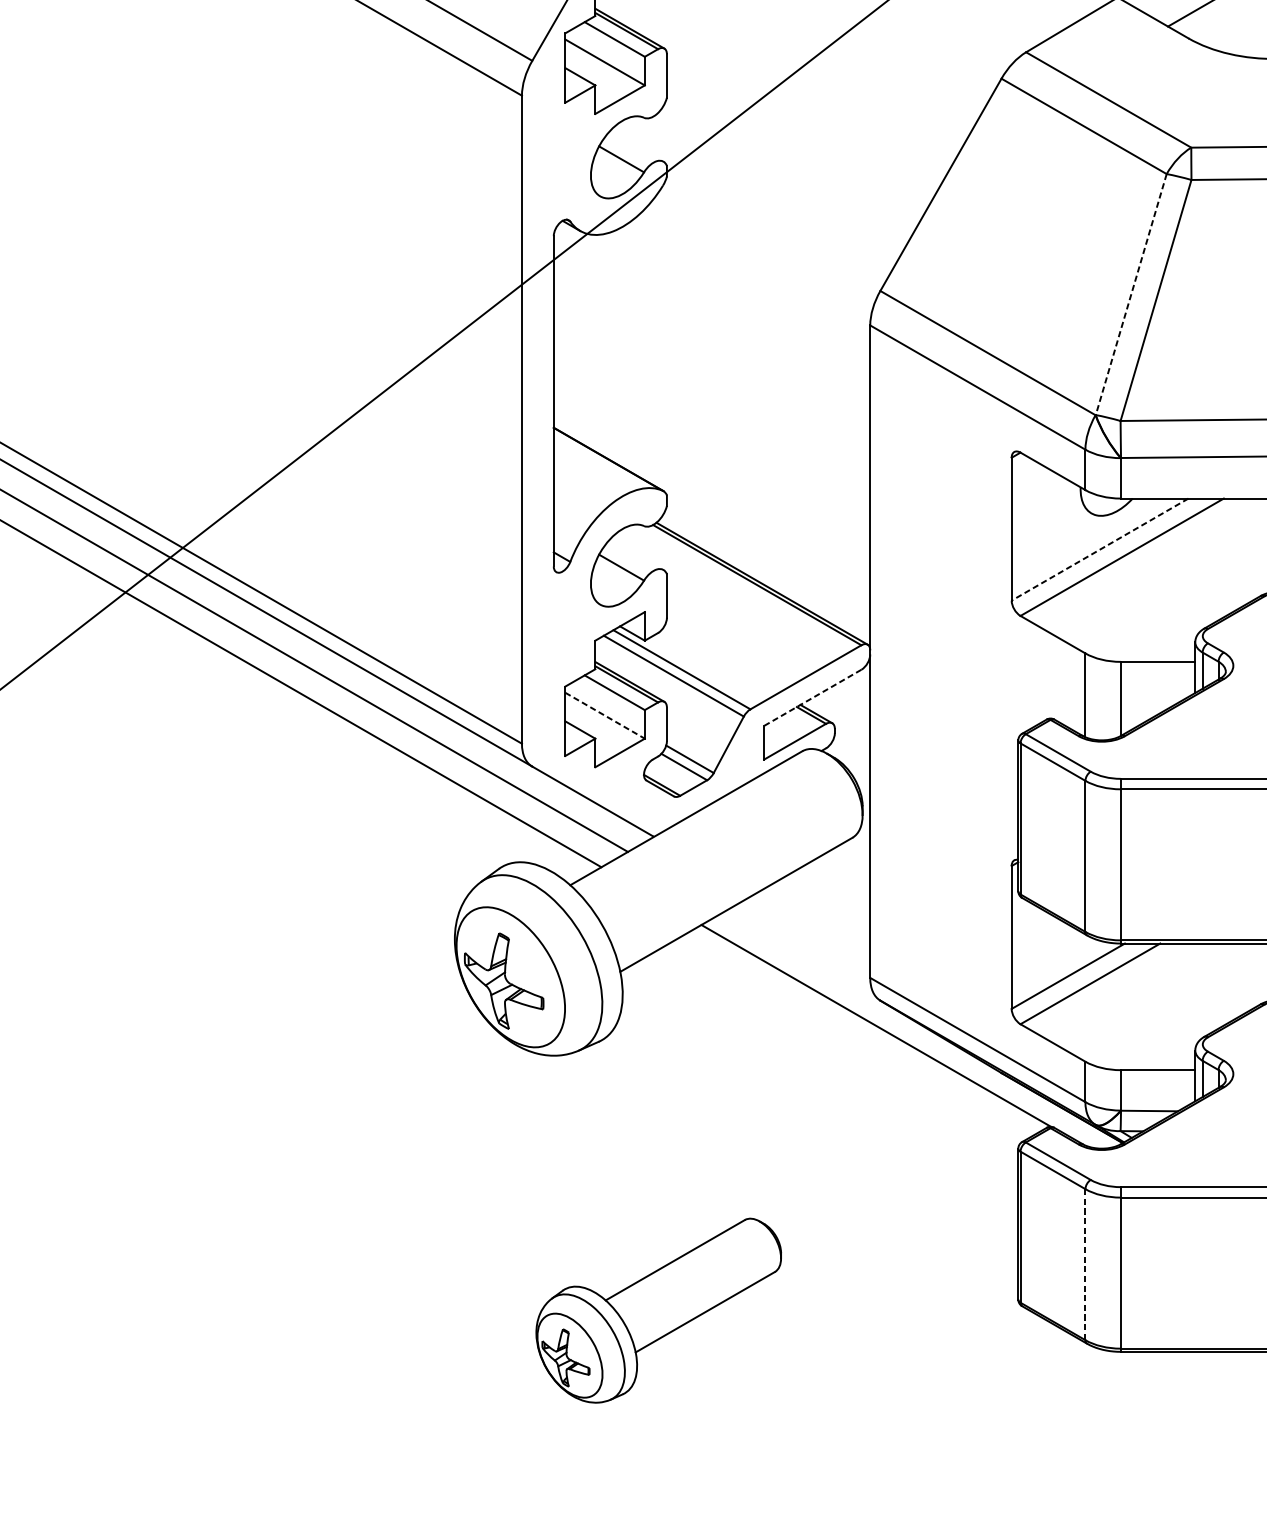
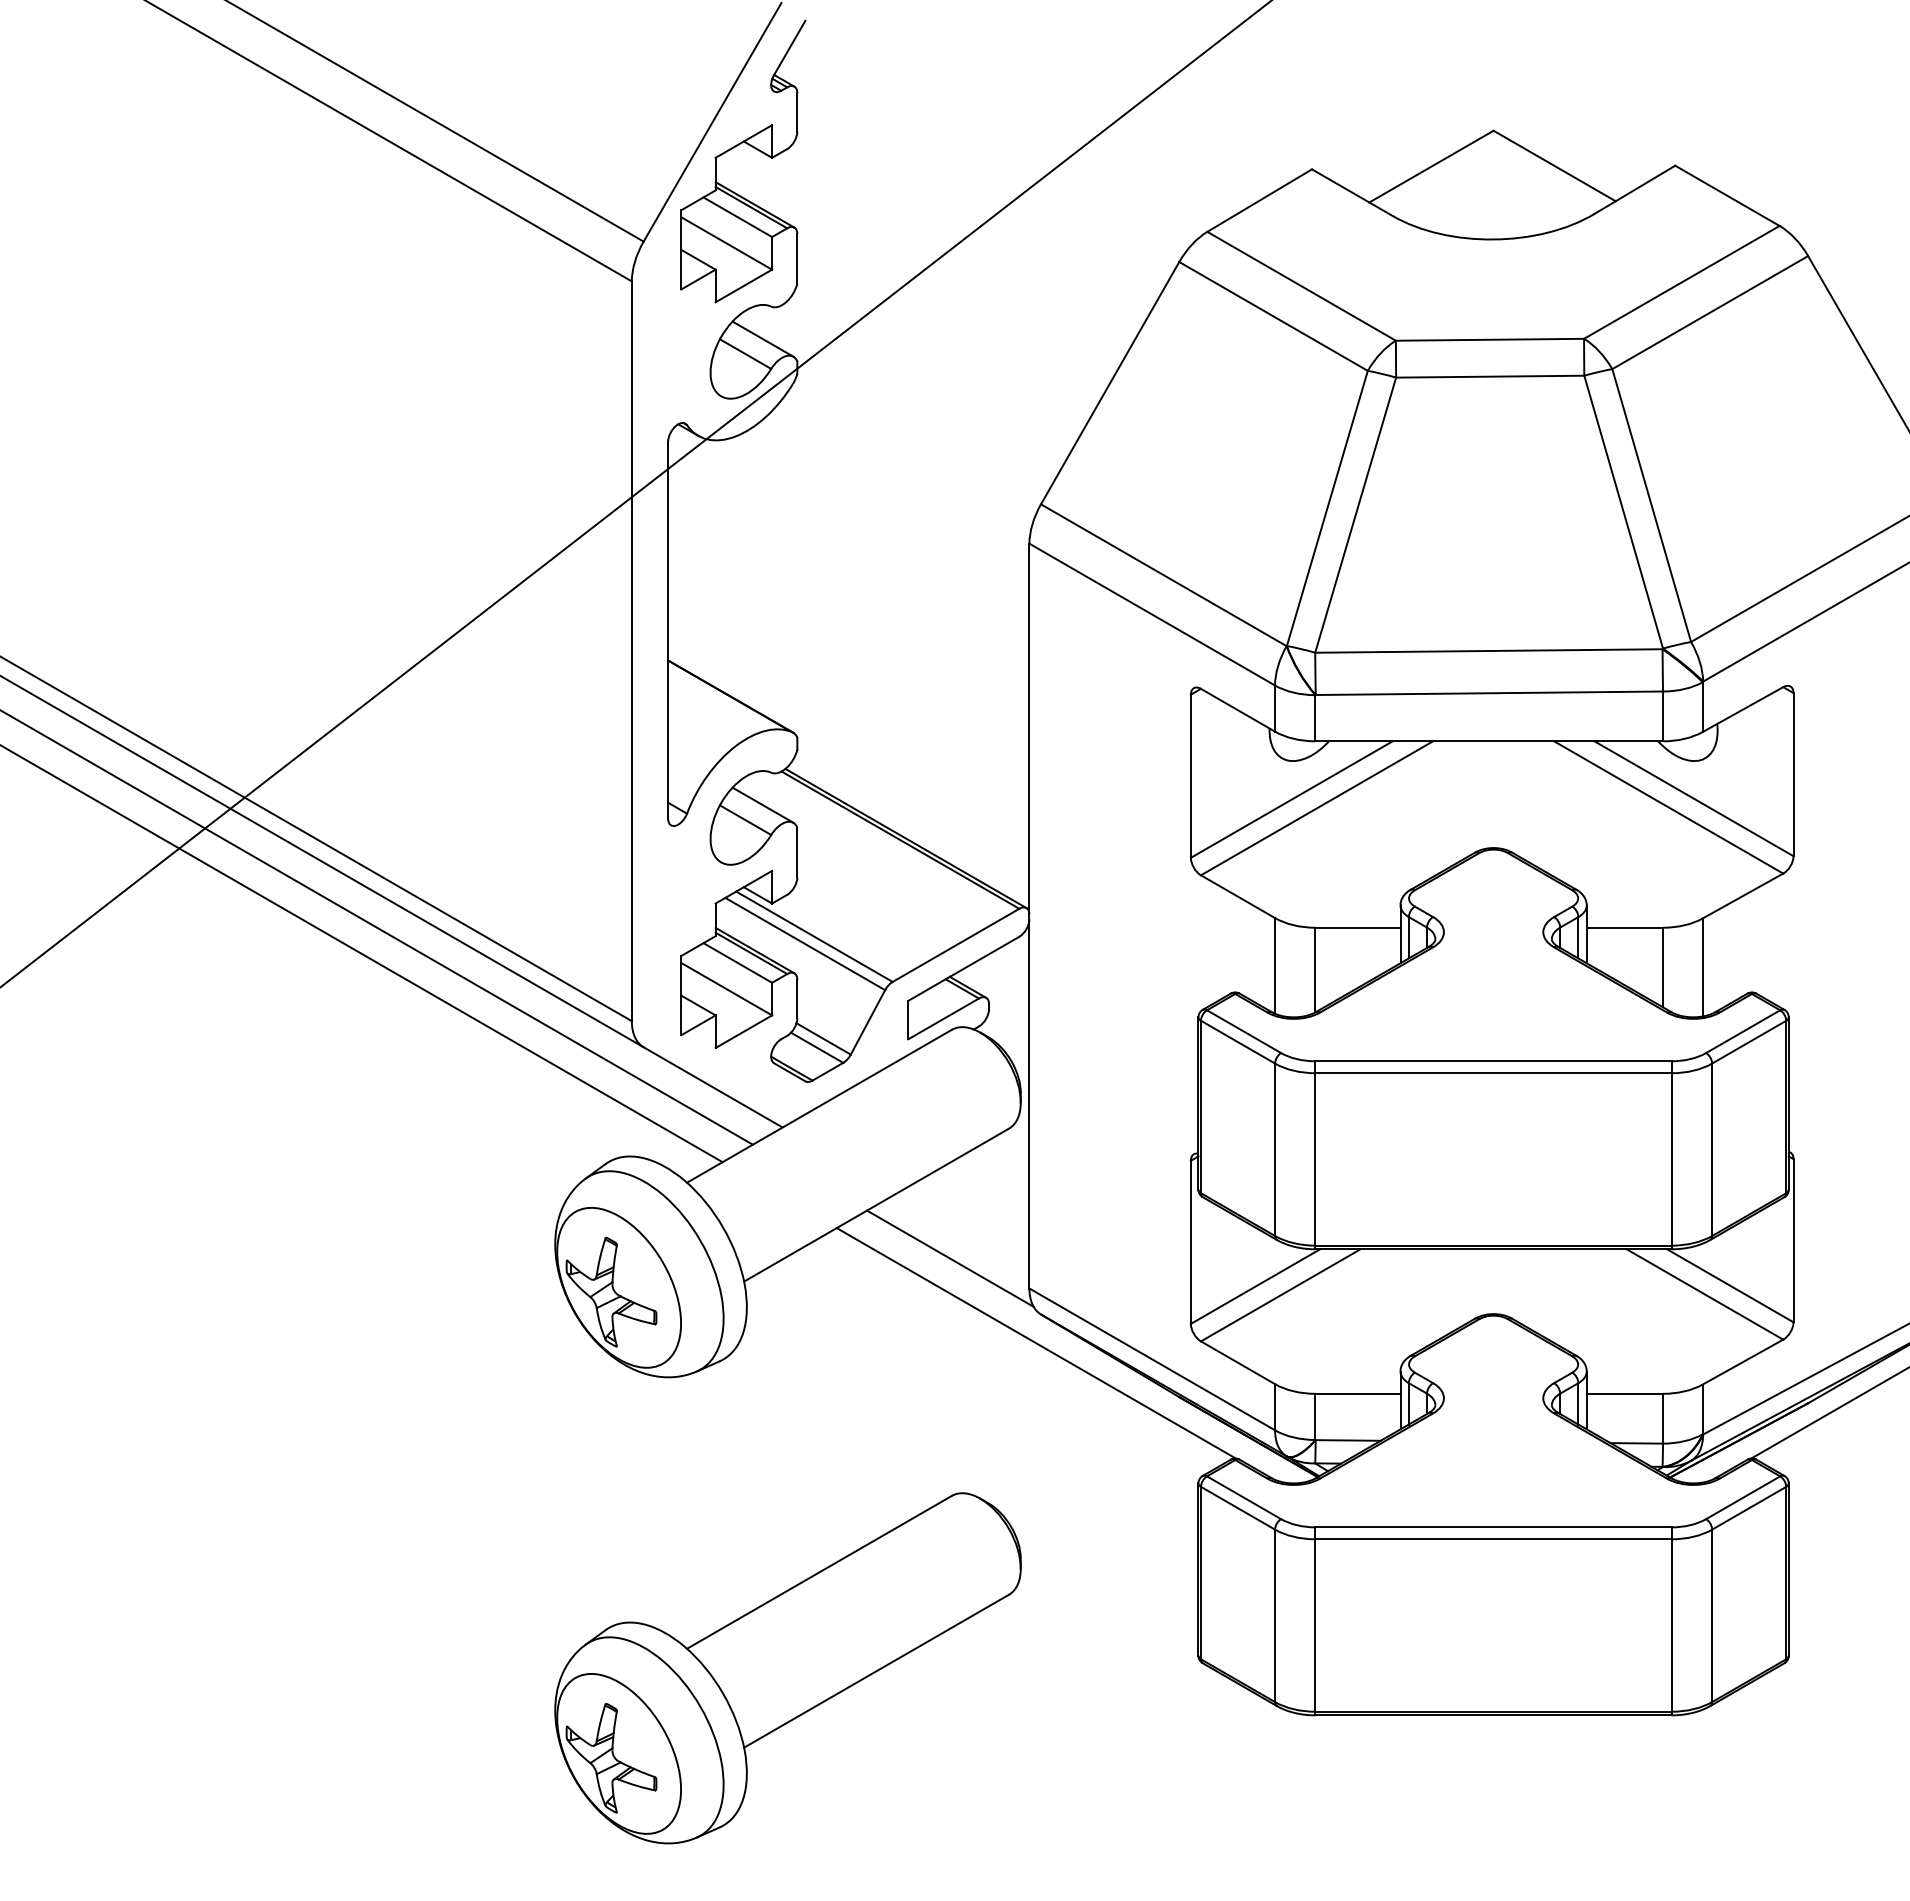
line: (636, 145) -> (762, 338), added
line: (1131, 294) -> (1327, 508), dashed -> solid
line: (1099, 549) -> (1291, 799), dashed -> solid
line: (636, 553) -> (762, 804), added
line: (812, 698) -> (963, 969), dashed -> solid
line: (605, 715) -> (727, 989), dashed -> solid
line: (801, 951) -> (950, 1258), added
line: (1085, 1265) -> (1275, 1616), dashed -> solid
part: (658, 1310) -> (787, 1668), size x1.67

